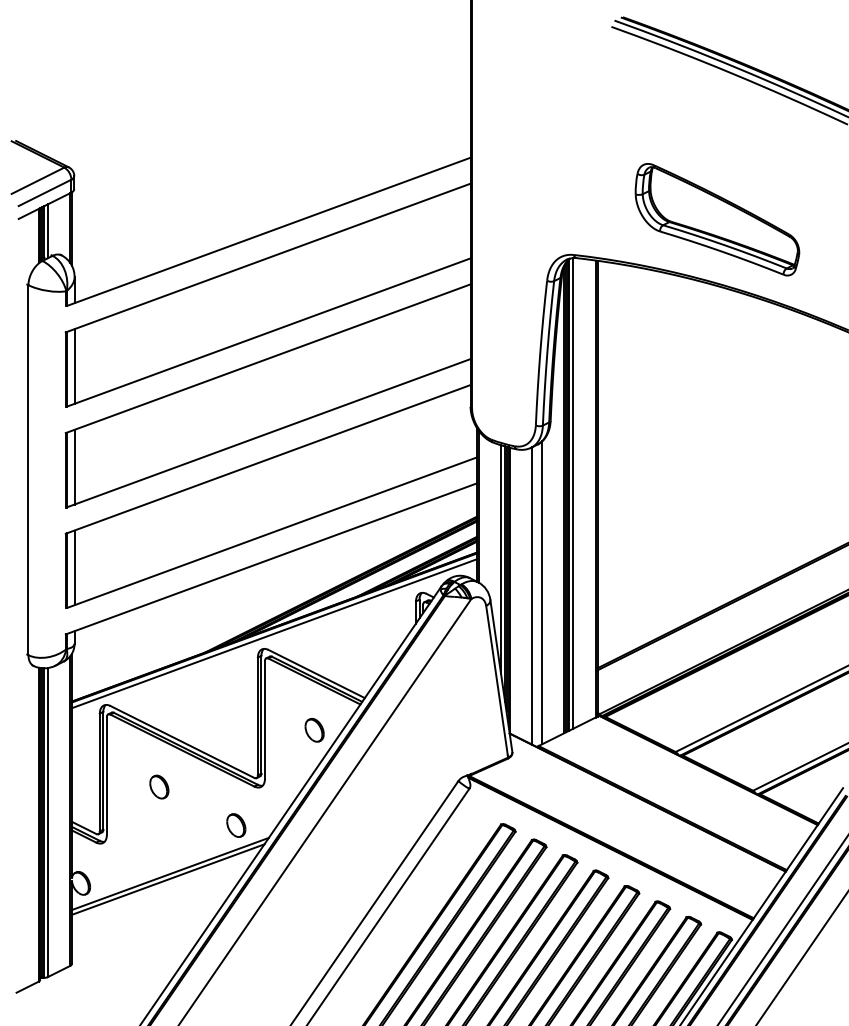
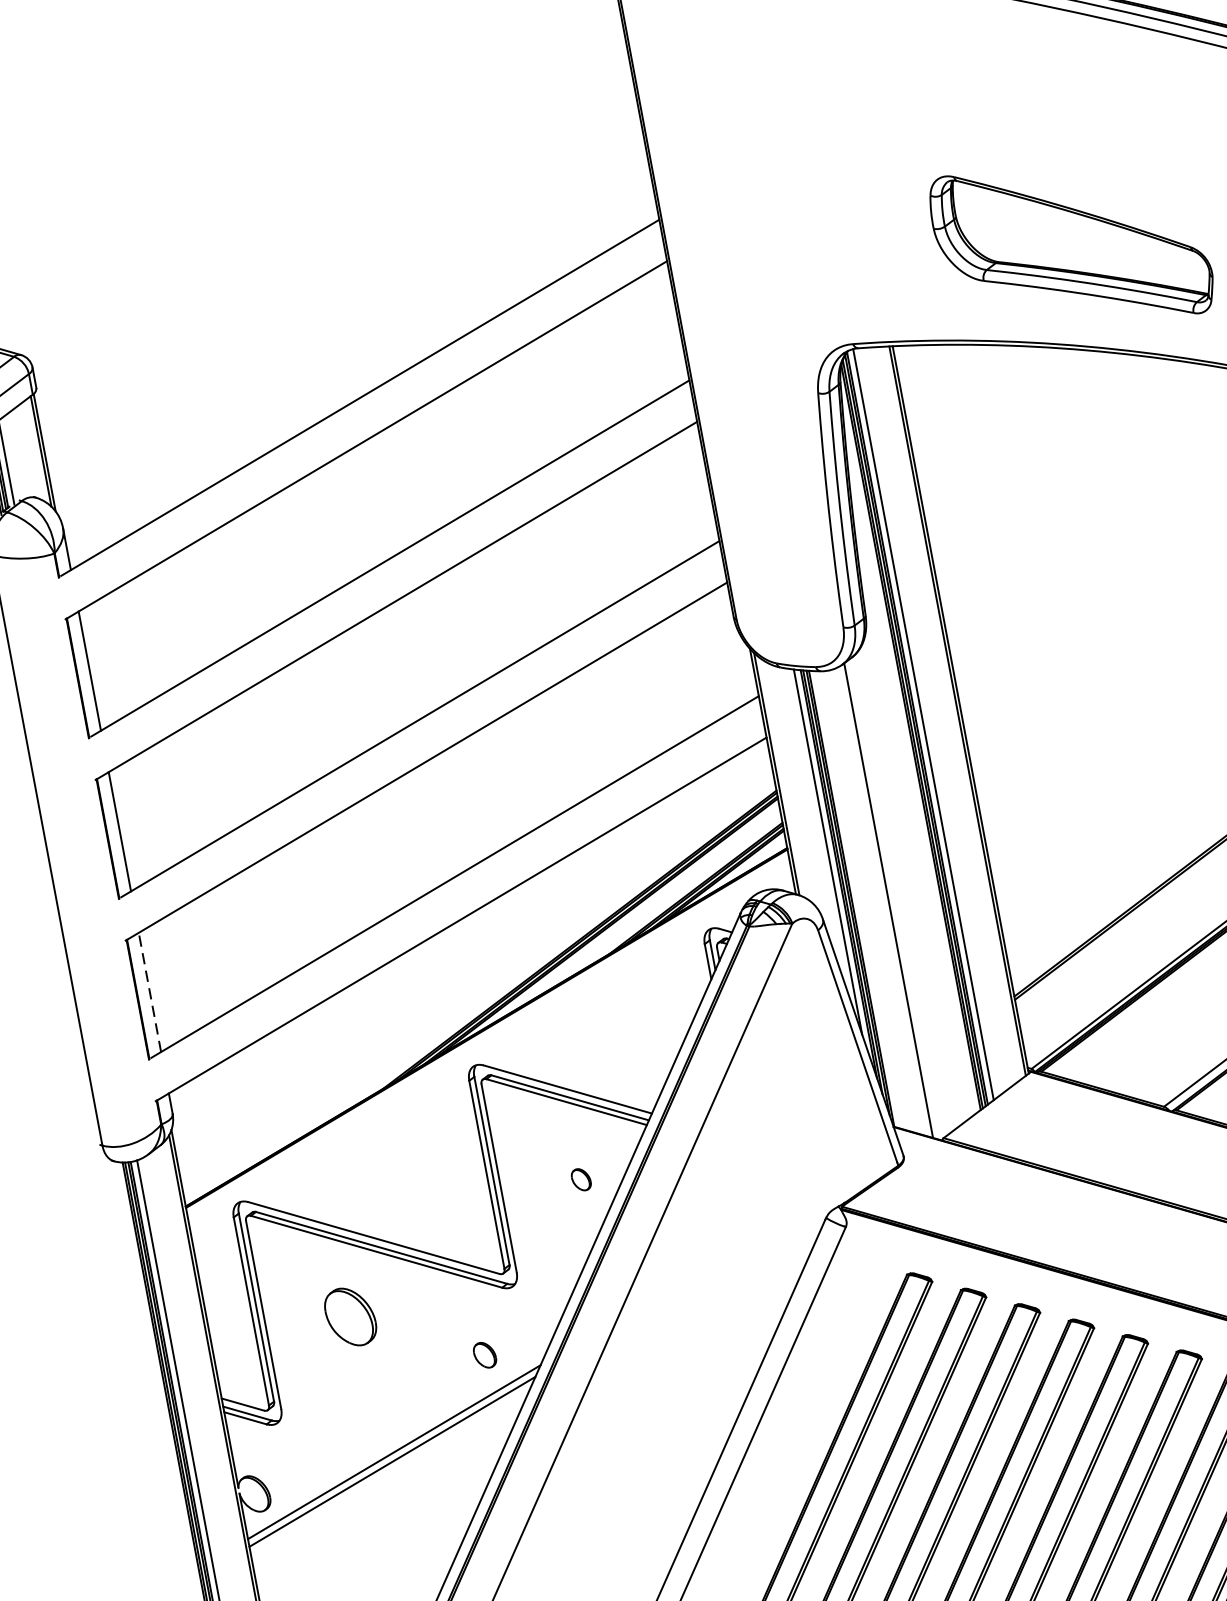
line: (74, 567) -> (149, 991), solid -> dashed
line: (542, 592) -> (903, 892), removed
line: (274, 633) -> (488, 1037), removed
part: (314, 729) -> (581, 1178), size x0.6
part: (159, 786) -> (350, 1315), size x1.6
part: (236, 825) -> (485, 1355), size x0.7

